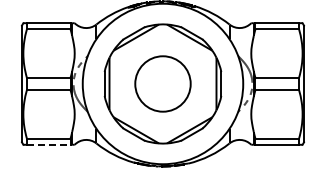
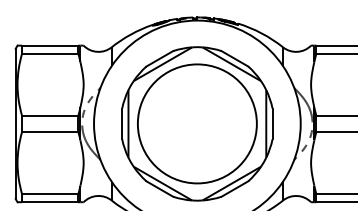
circle: (162, 83) -> (196, 123), size x1.67
line: (48, 144) -> (49, 201), dashed -> solid

